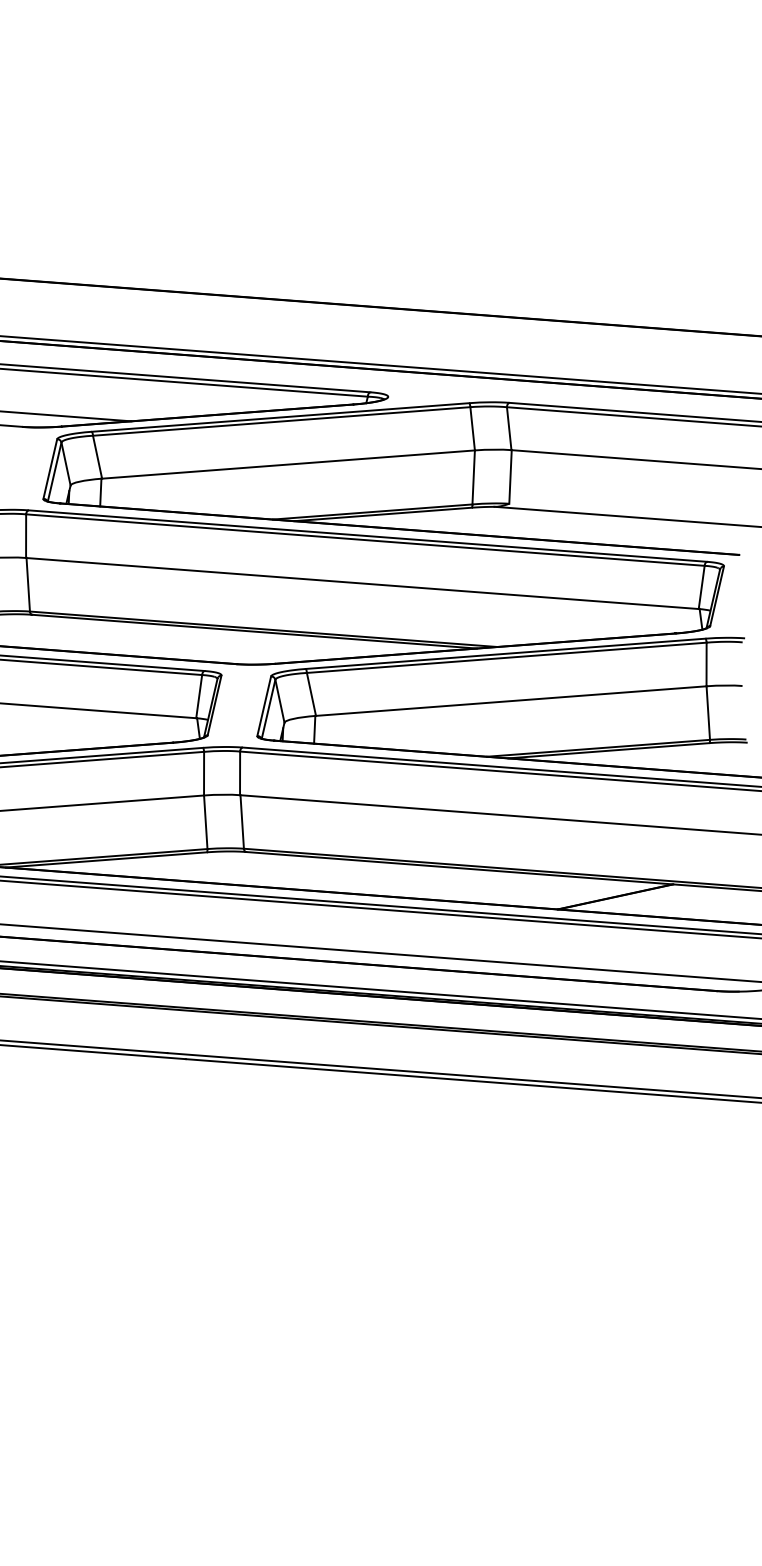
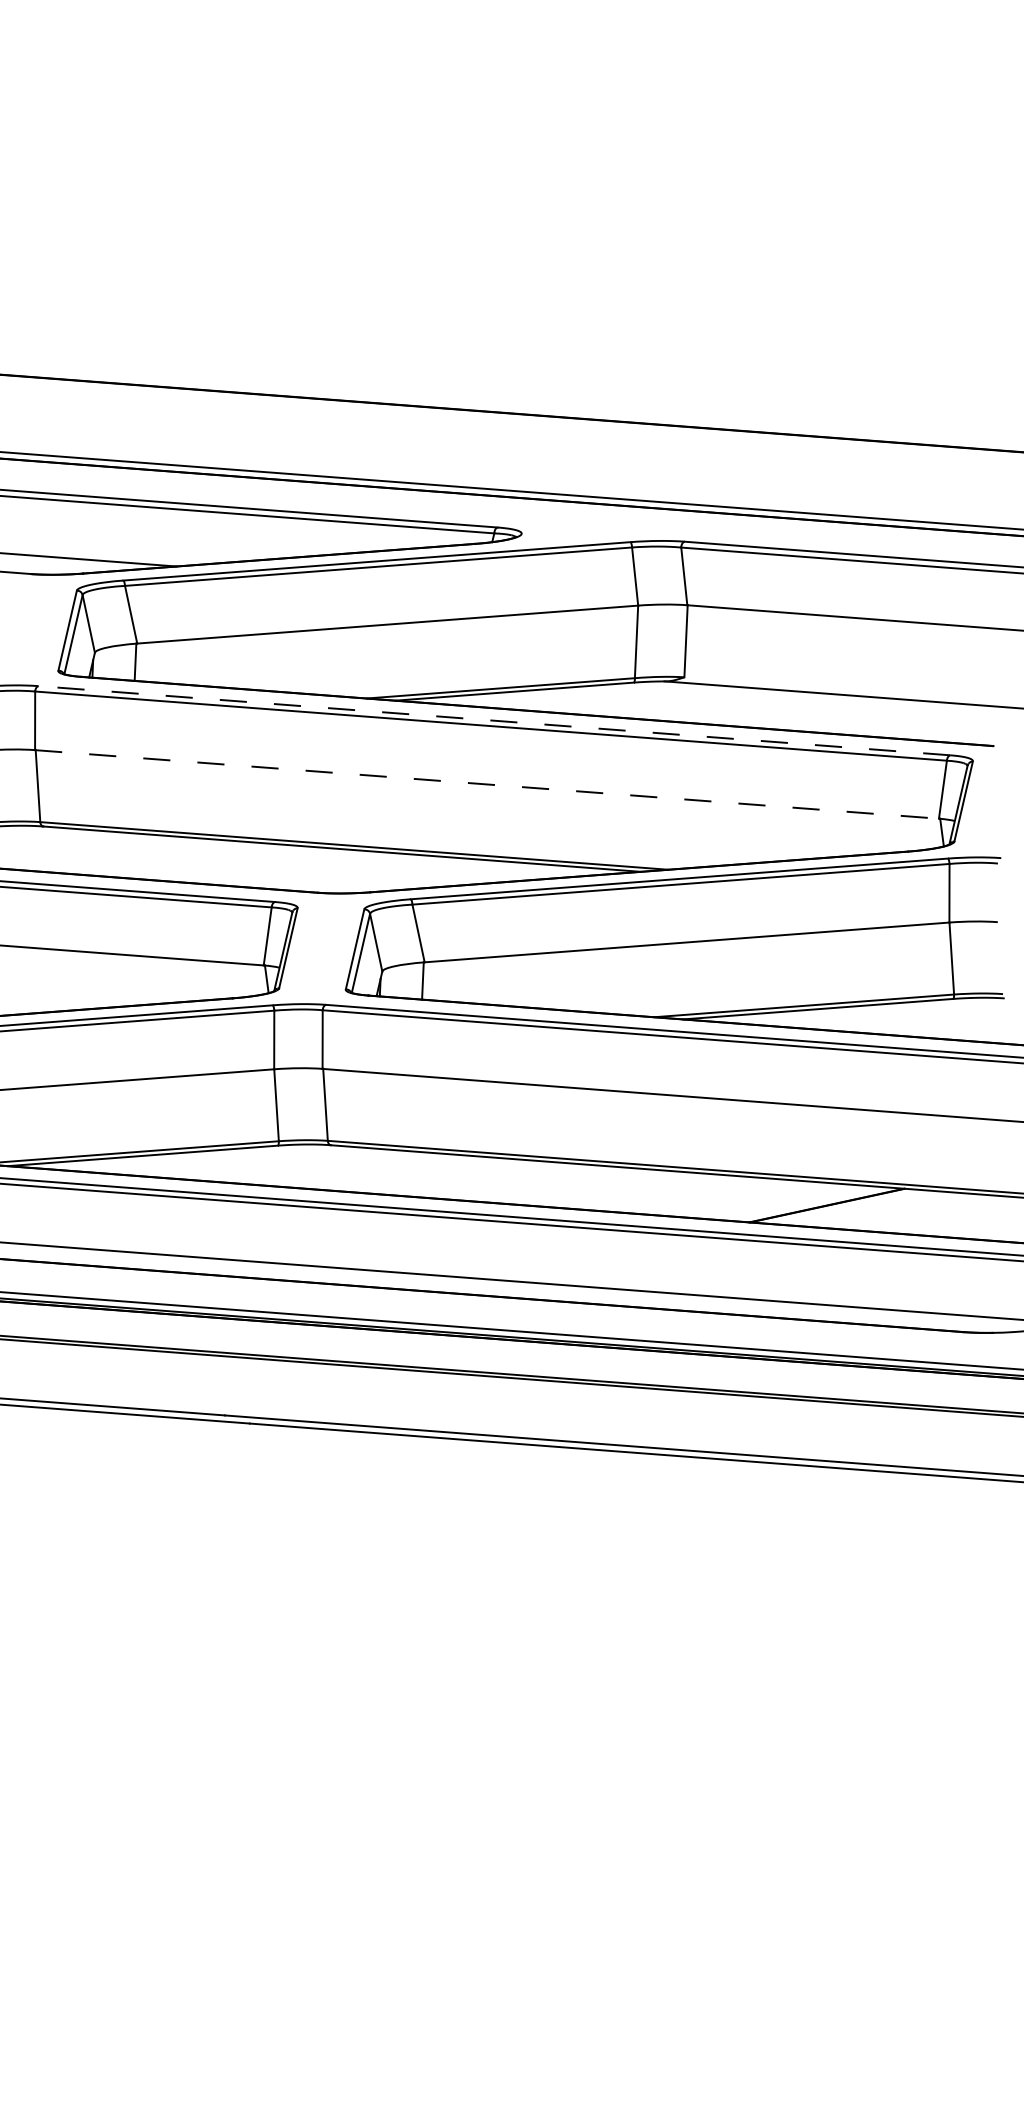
line: (367, 535) -> (493, 720), solid -> dashed
line: (362, 583) -> (487, 784), solid -> dashed

